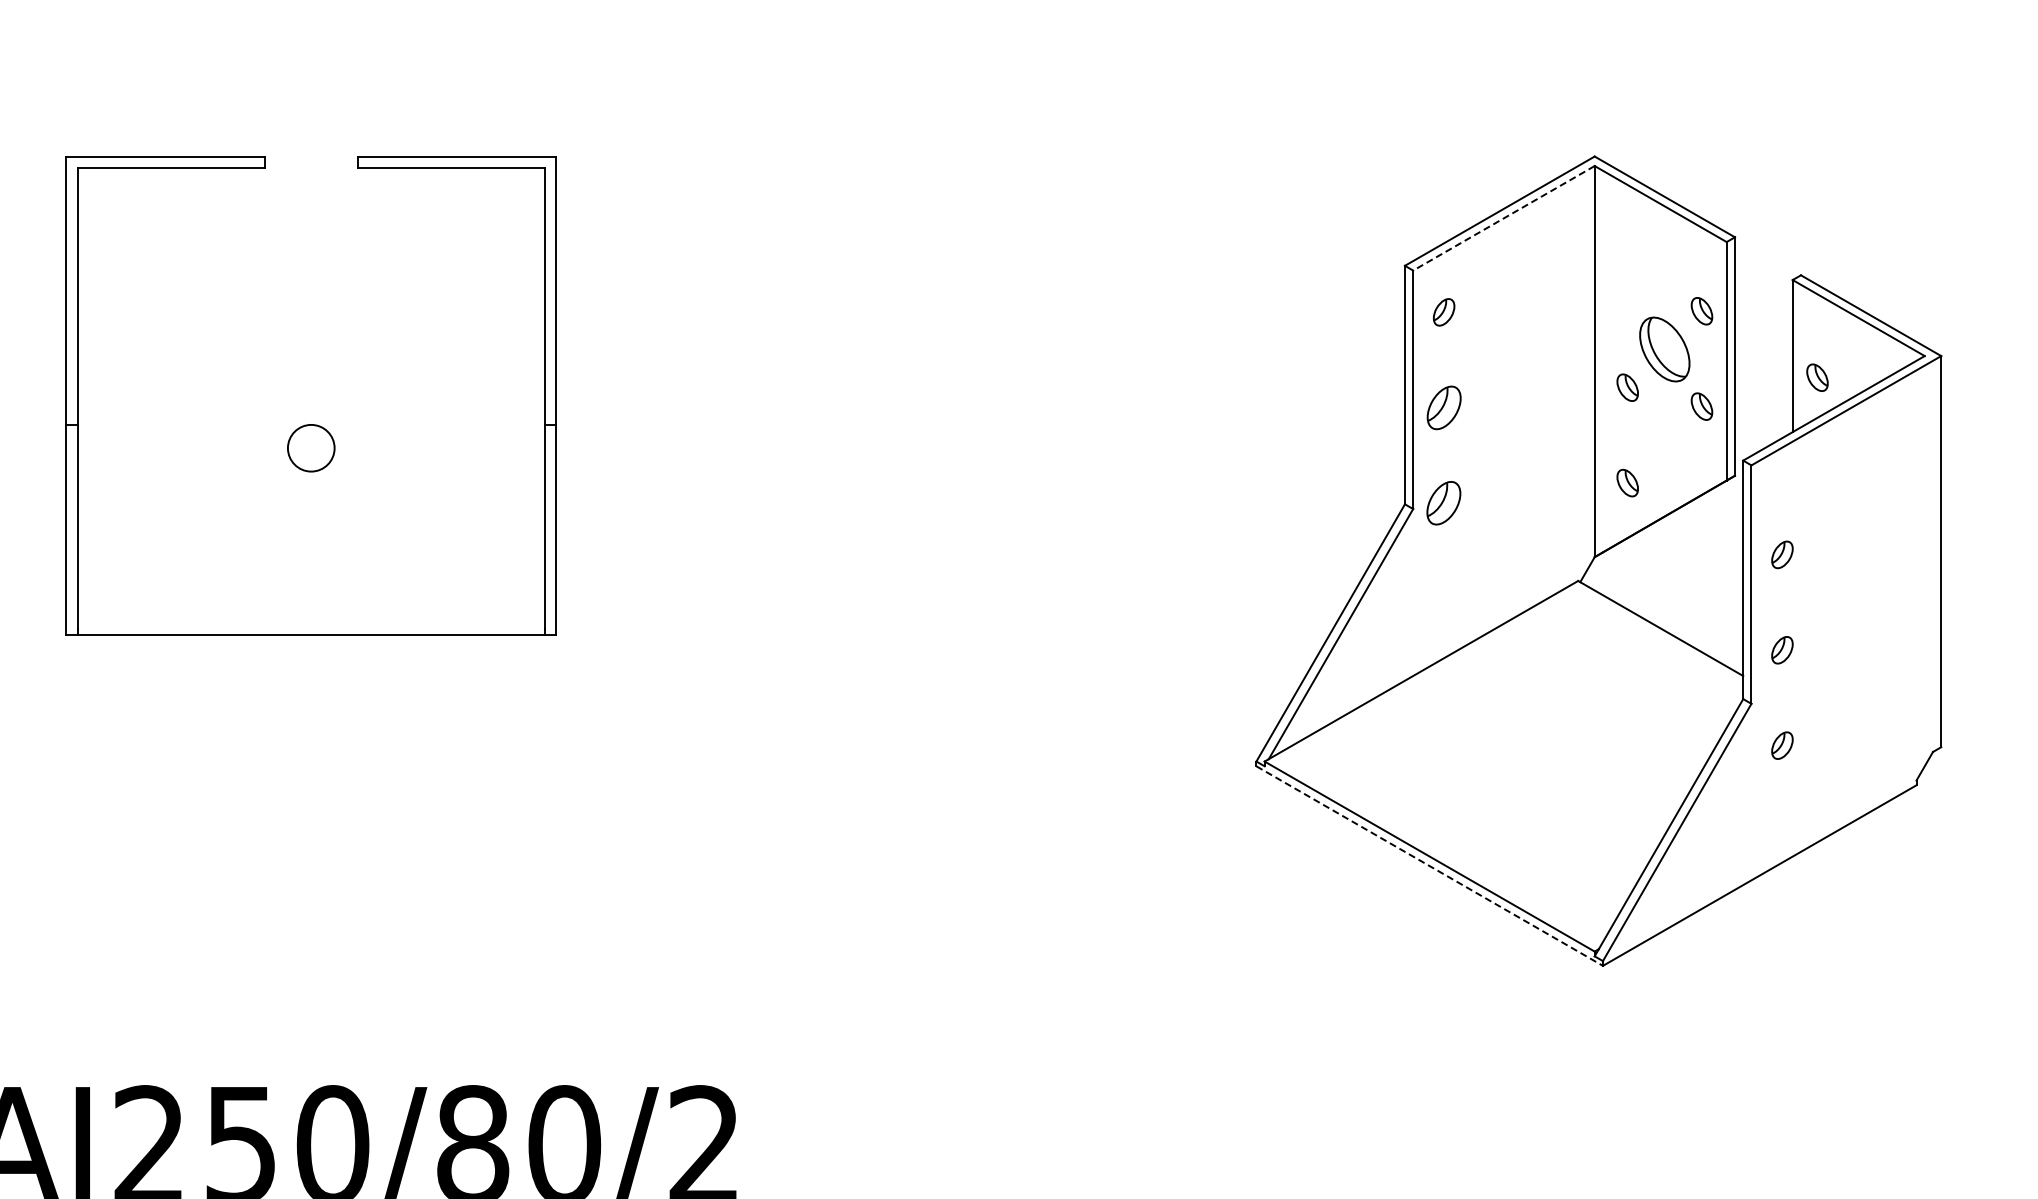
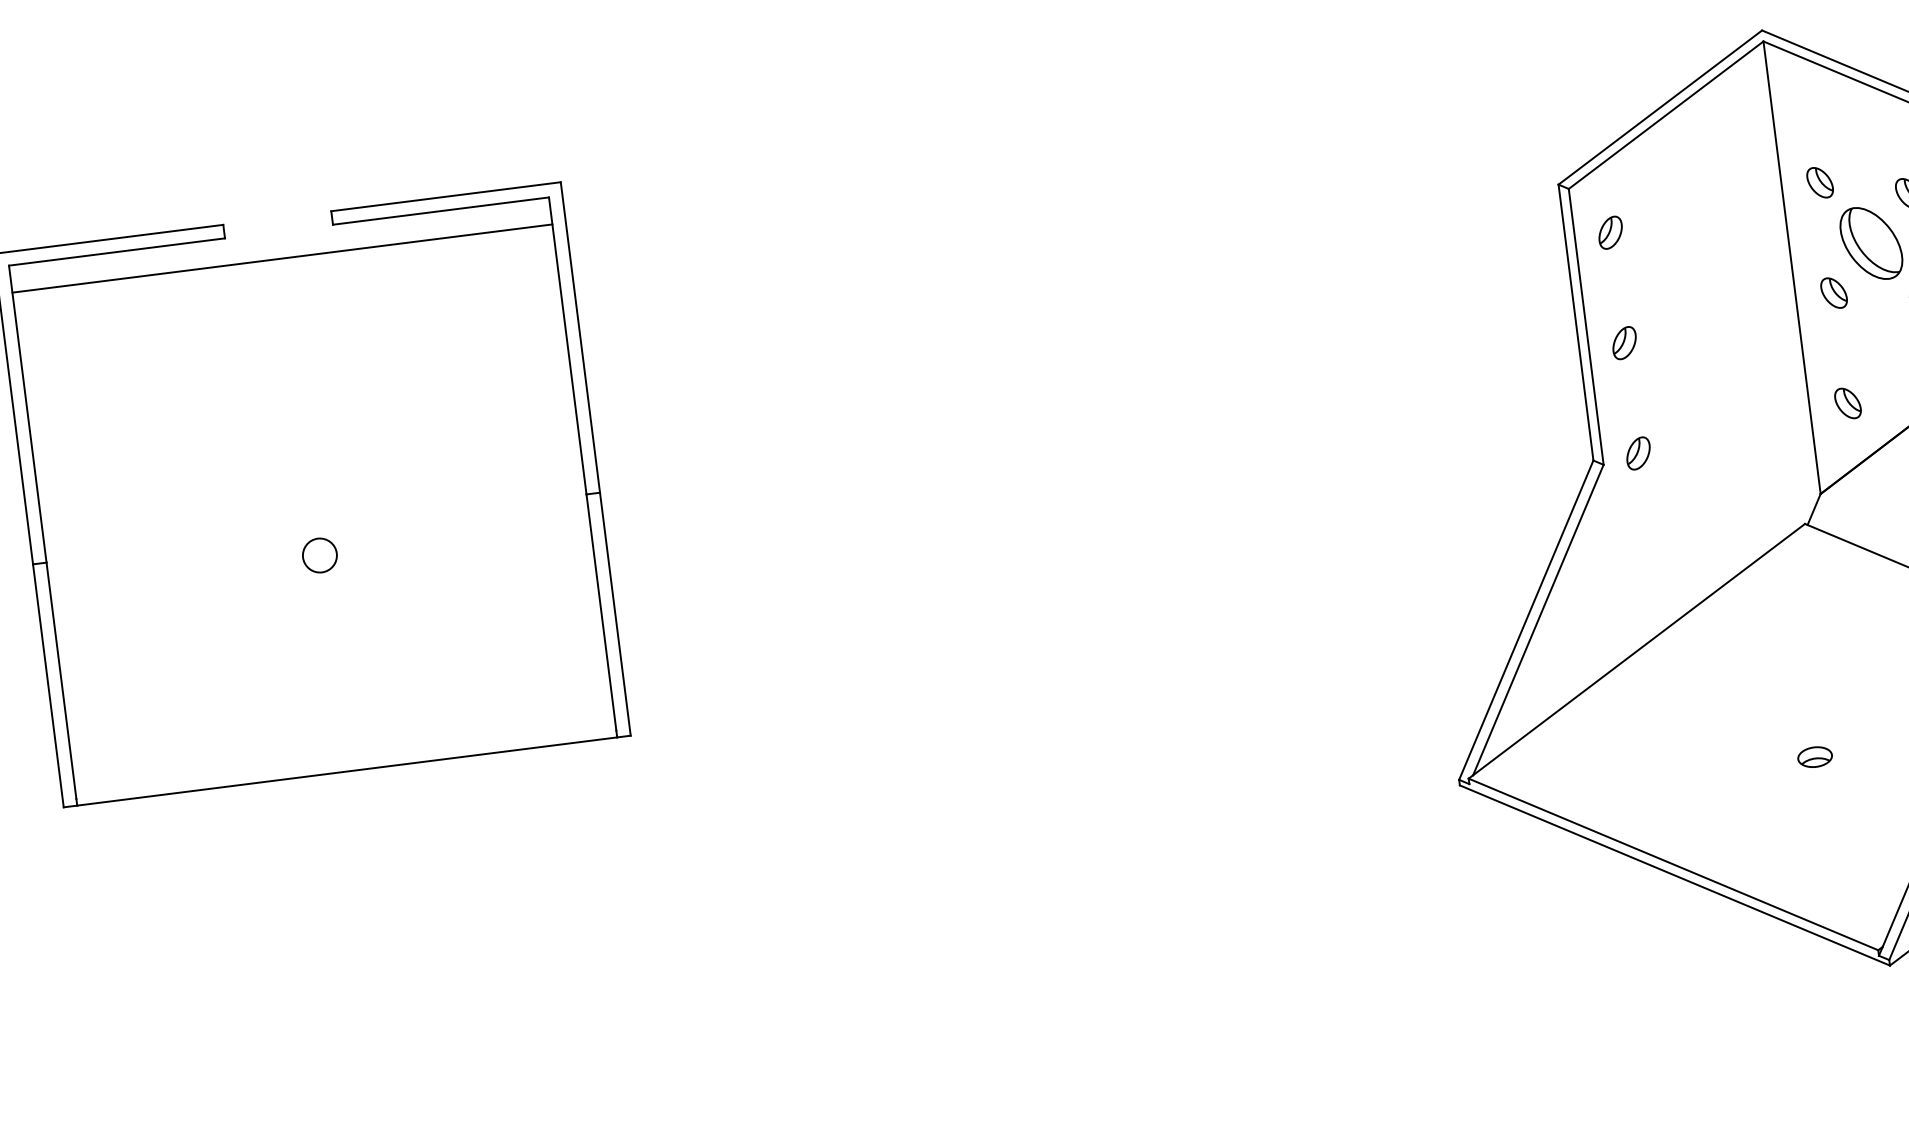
line: (310, 191) -> (281, 258), added
line: (1503, 218) -> (1665, 115), dashed -> solid
part: (1627, 292) -> (1819, 182), added
part: (1443, 407) -> (1623, 342), size x0.62
circle: (310, 447) -> (318, 554), size x0.62
part: (1444, 502) -> (1638, 452), size x0.62
part: (1561, 780) -> (1814, 757), added
line: (1429, 866) -> (1674, 875), dashed -> solid

